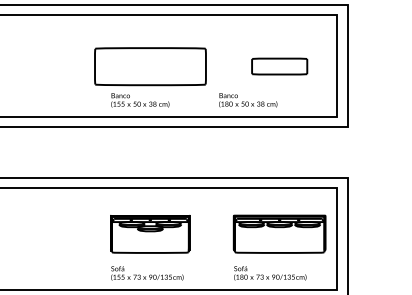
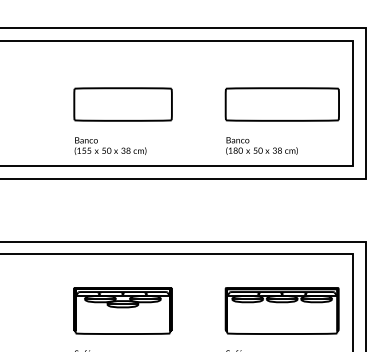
part: (150, 66) -> (123, 104), size x0.71
part: (279, 66) -> (281, 104), size x1.67
text: (248, 100) -> (262, 146), moved

